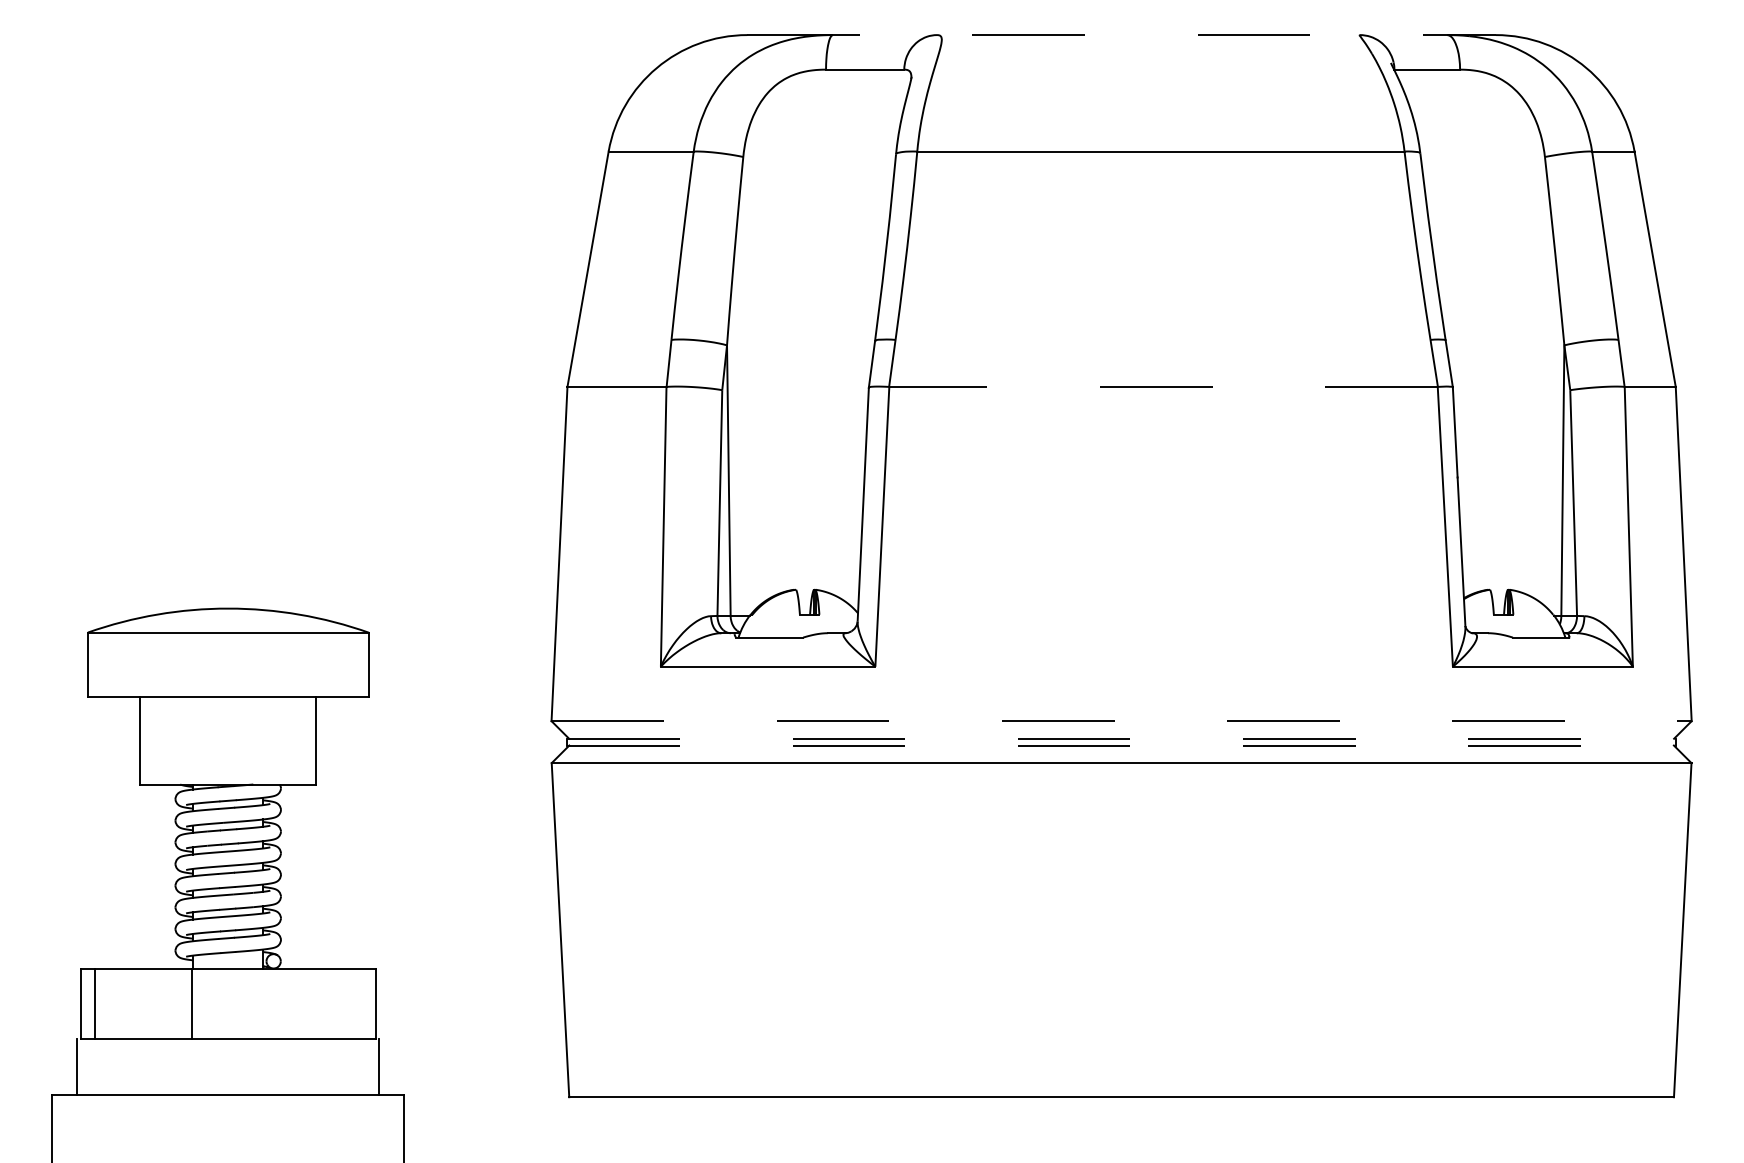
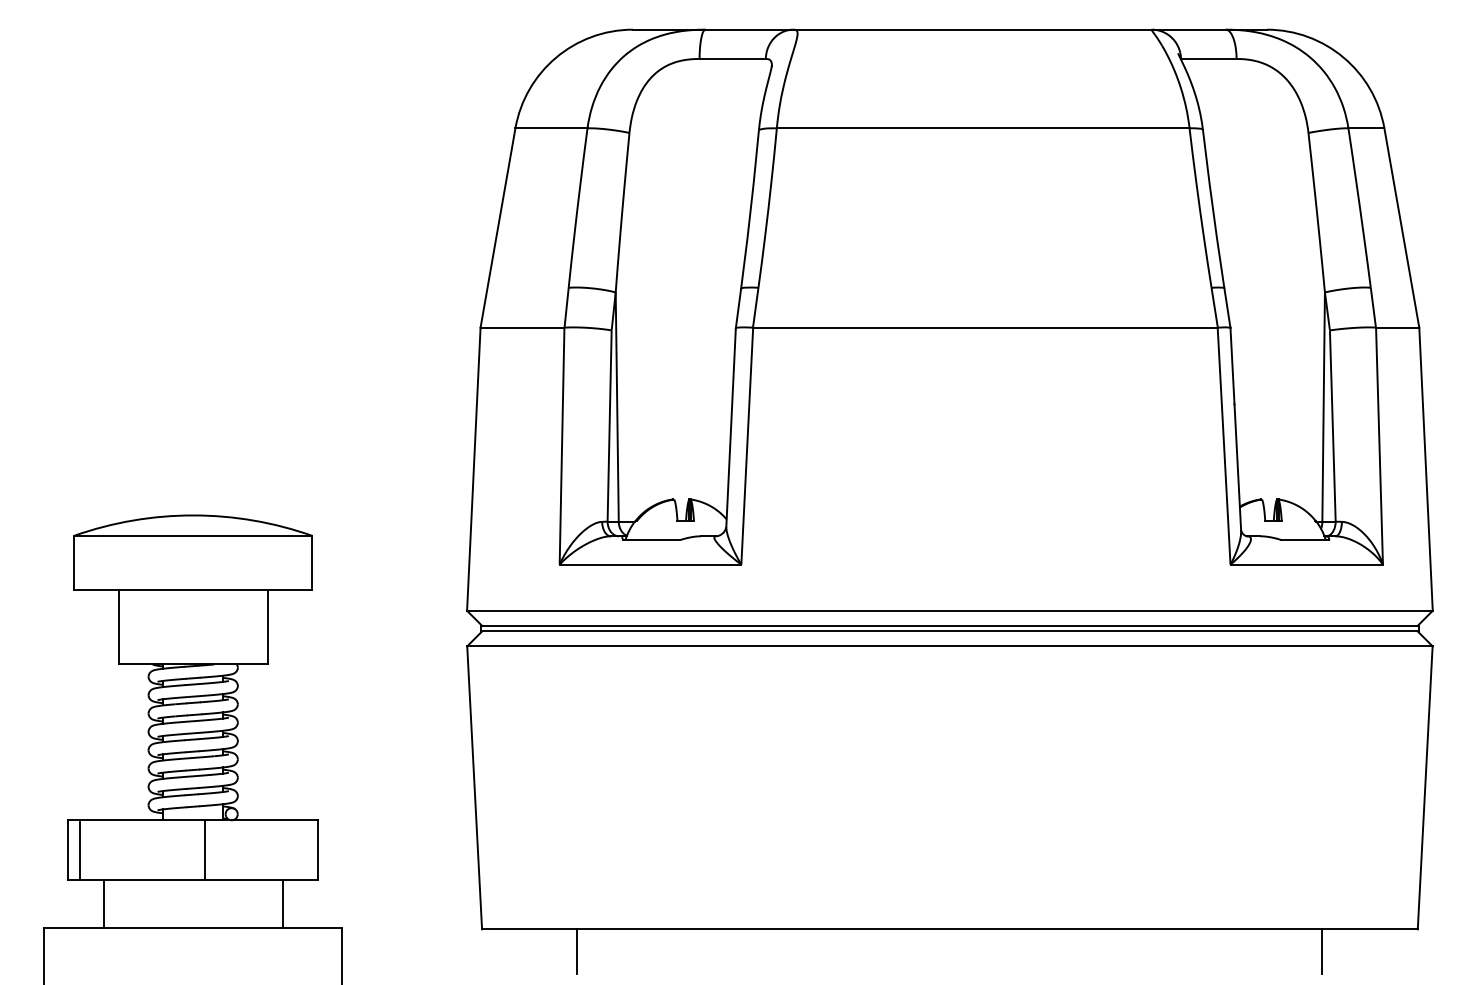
line: (1122, 35) -> (950, 30), dashed -> solid
line: (1163, 386) -> (985, 327), dashed -> solid
line: (1122, 721) -> (950, 611), dashed -> solid
line: (1122, 738) -> (950, 625), dashed -> solid
line: (1122, 745) -> (950, 631), dashed -> solid
line: (192, 1003) -> (205, 849), moved
line: (76, 1066) -> (103, 903), moved
line: (378, 1066) -> (282, 903), moved
line: (681, 1123) -> (577, 951), added
line: (1561, 1123) -> (1322, 951), added

